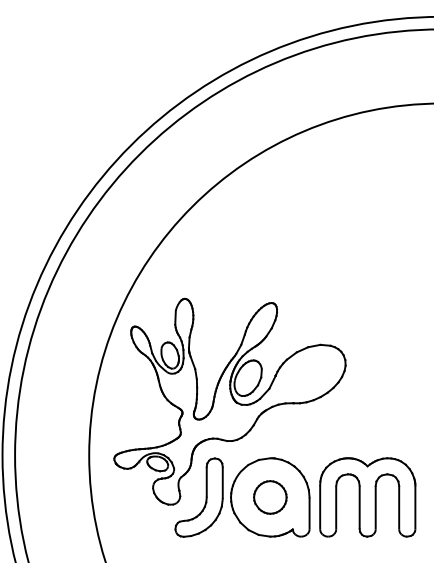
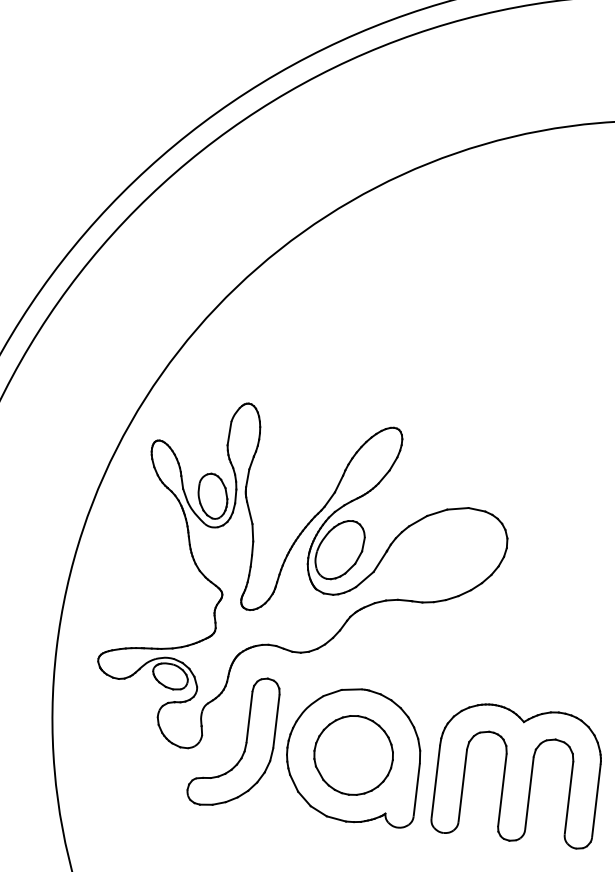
part: (270, 497) -> (354, 755), size x1.43

